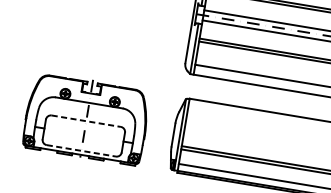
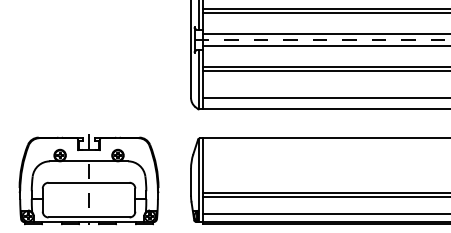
line: (86, 121) -> (89, 182), dashed -> solid
line: (81, 150) -> (89, 217), dashed -> solid

